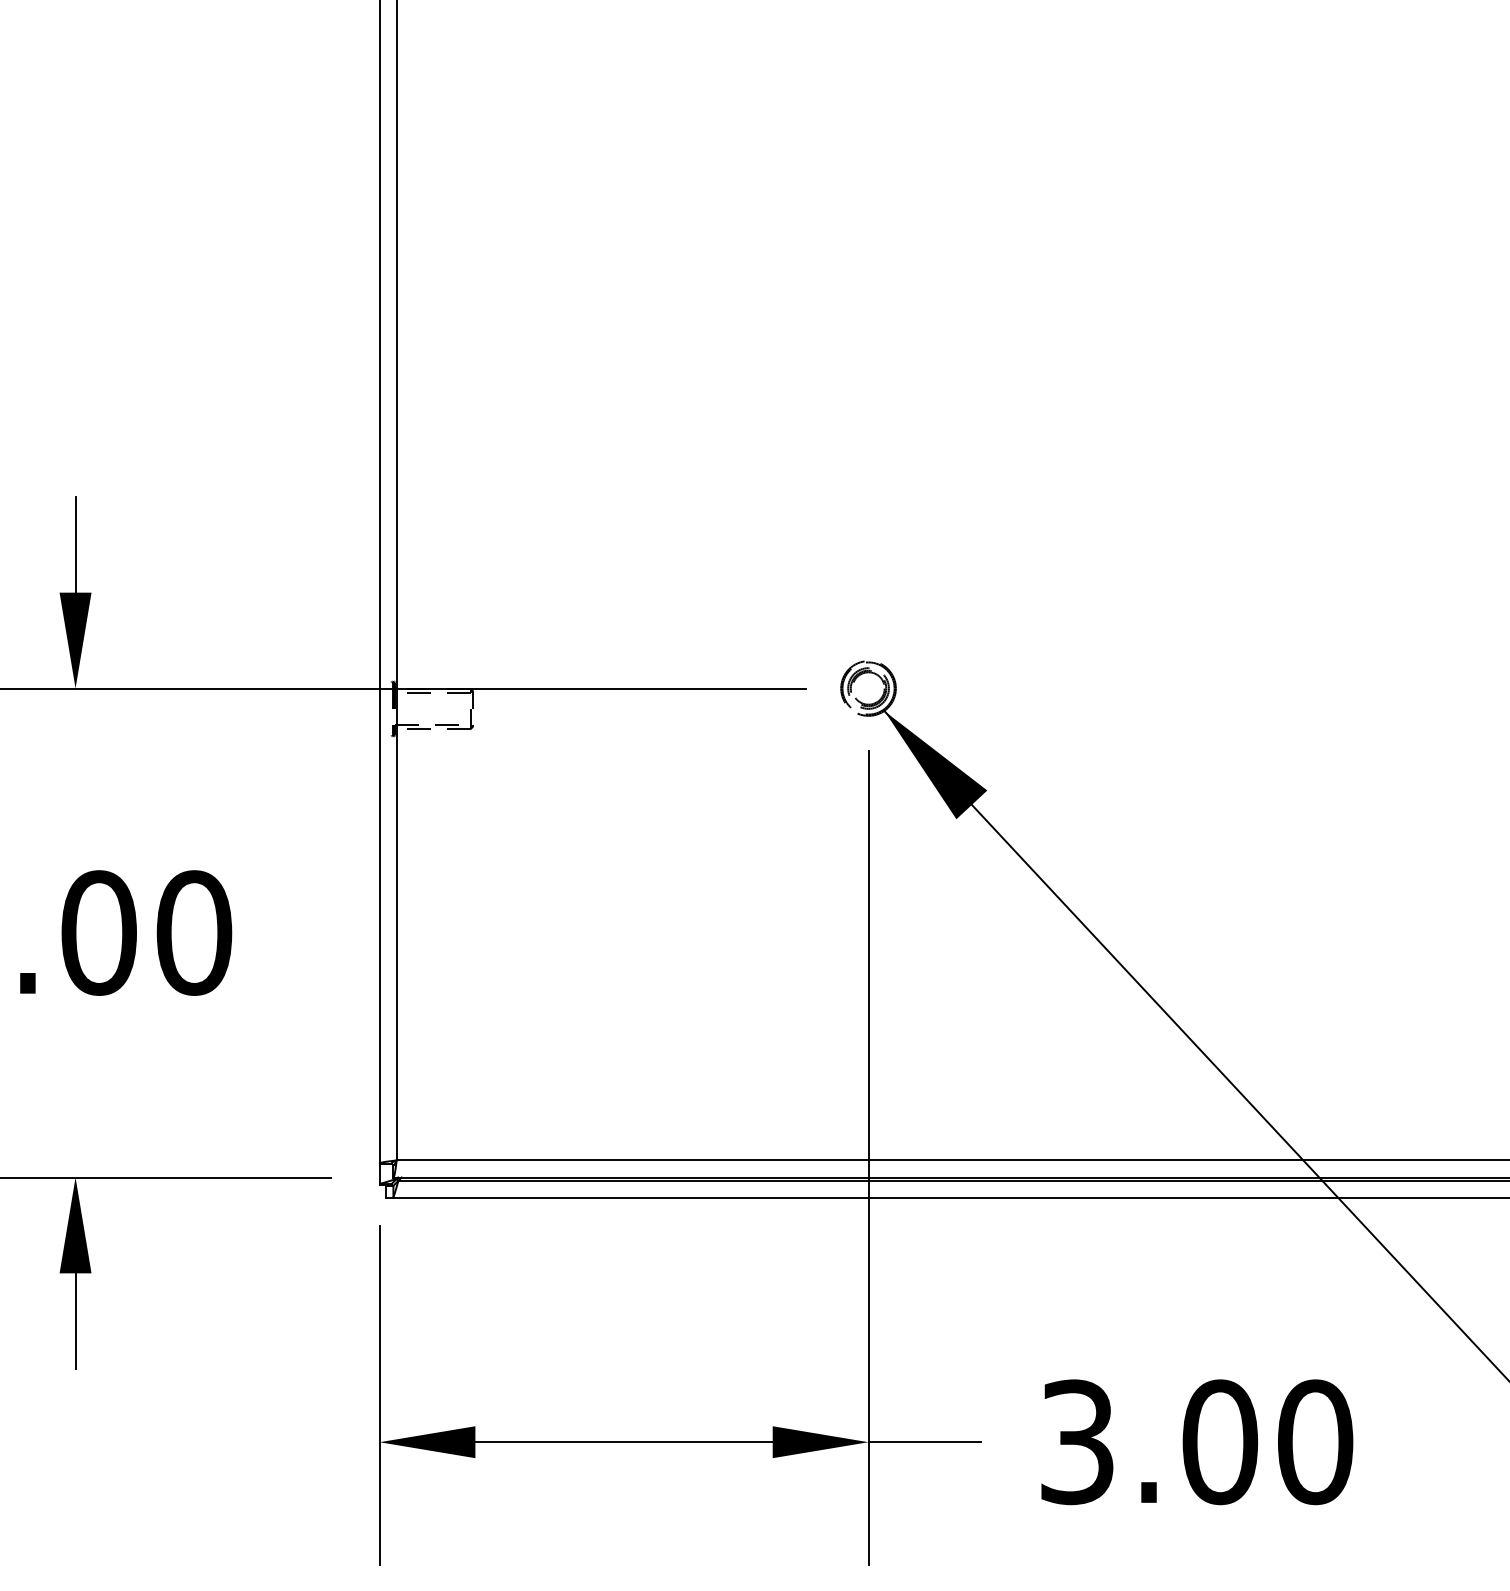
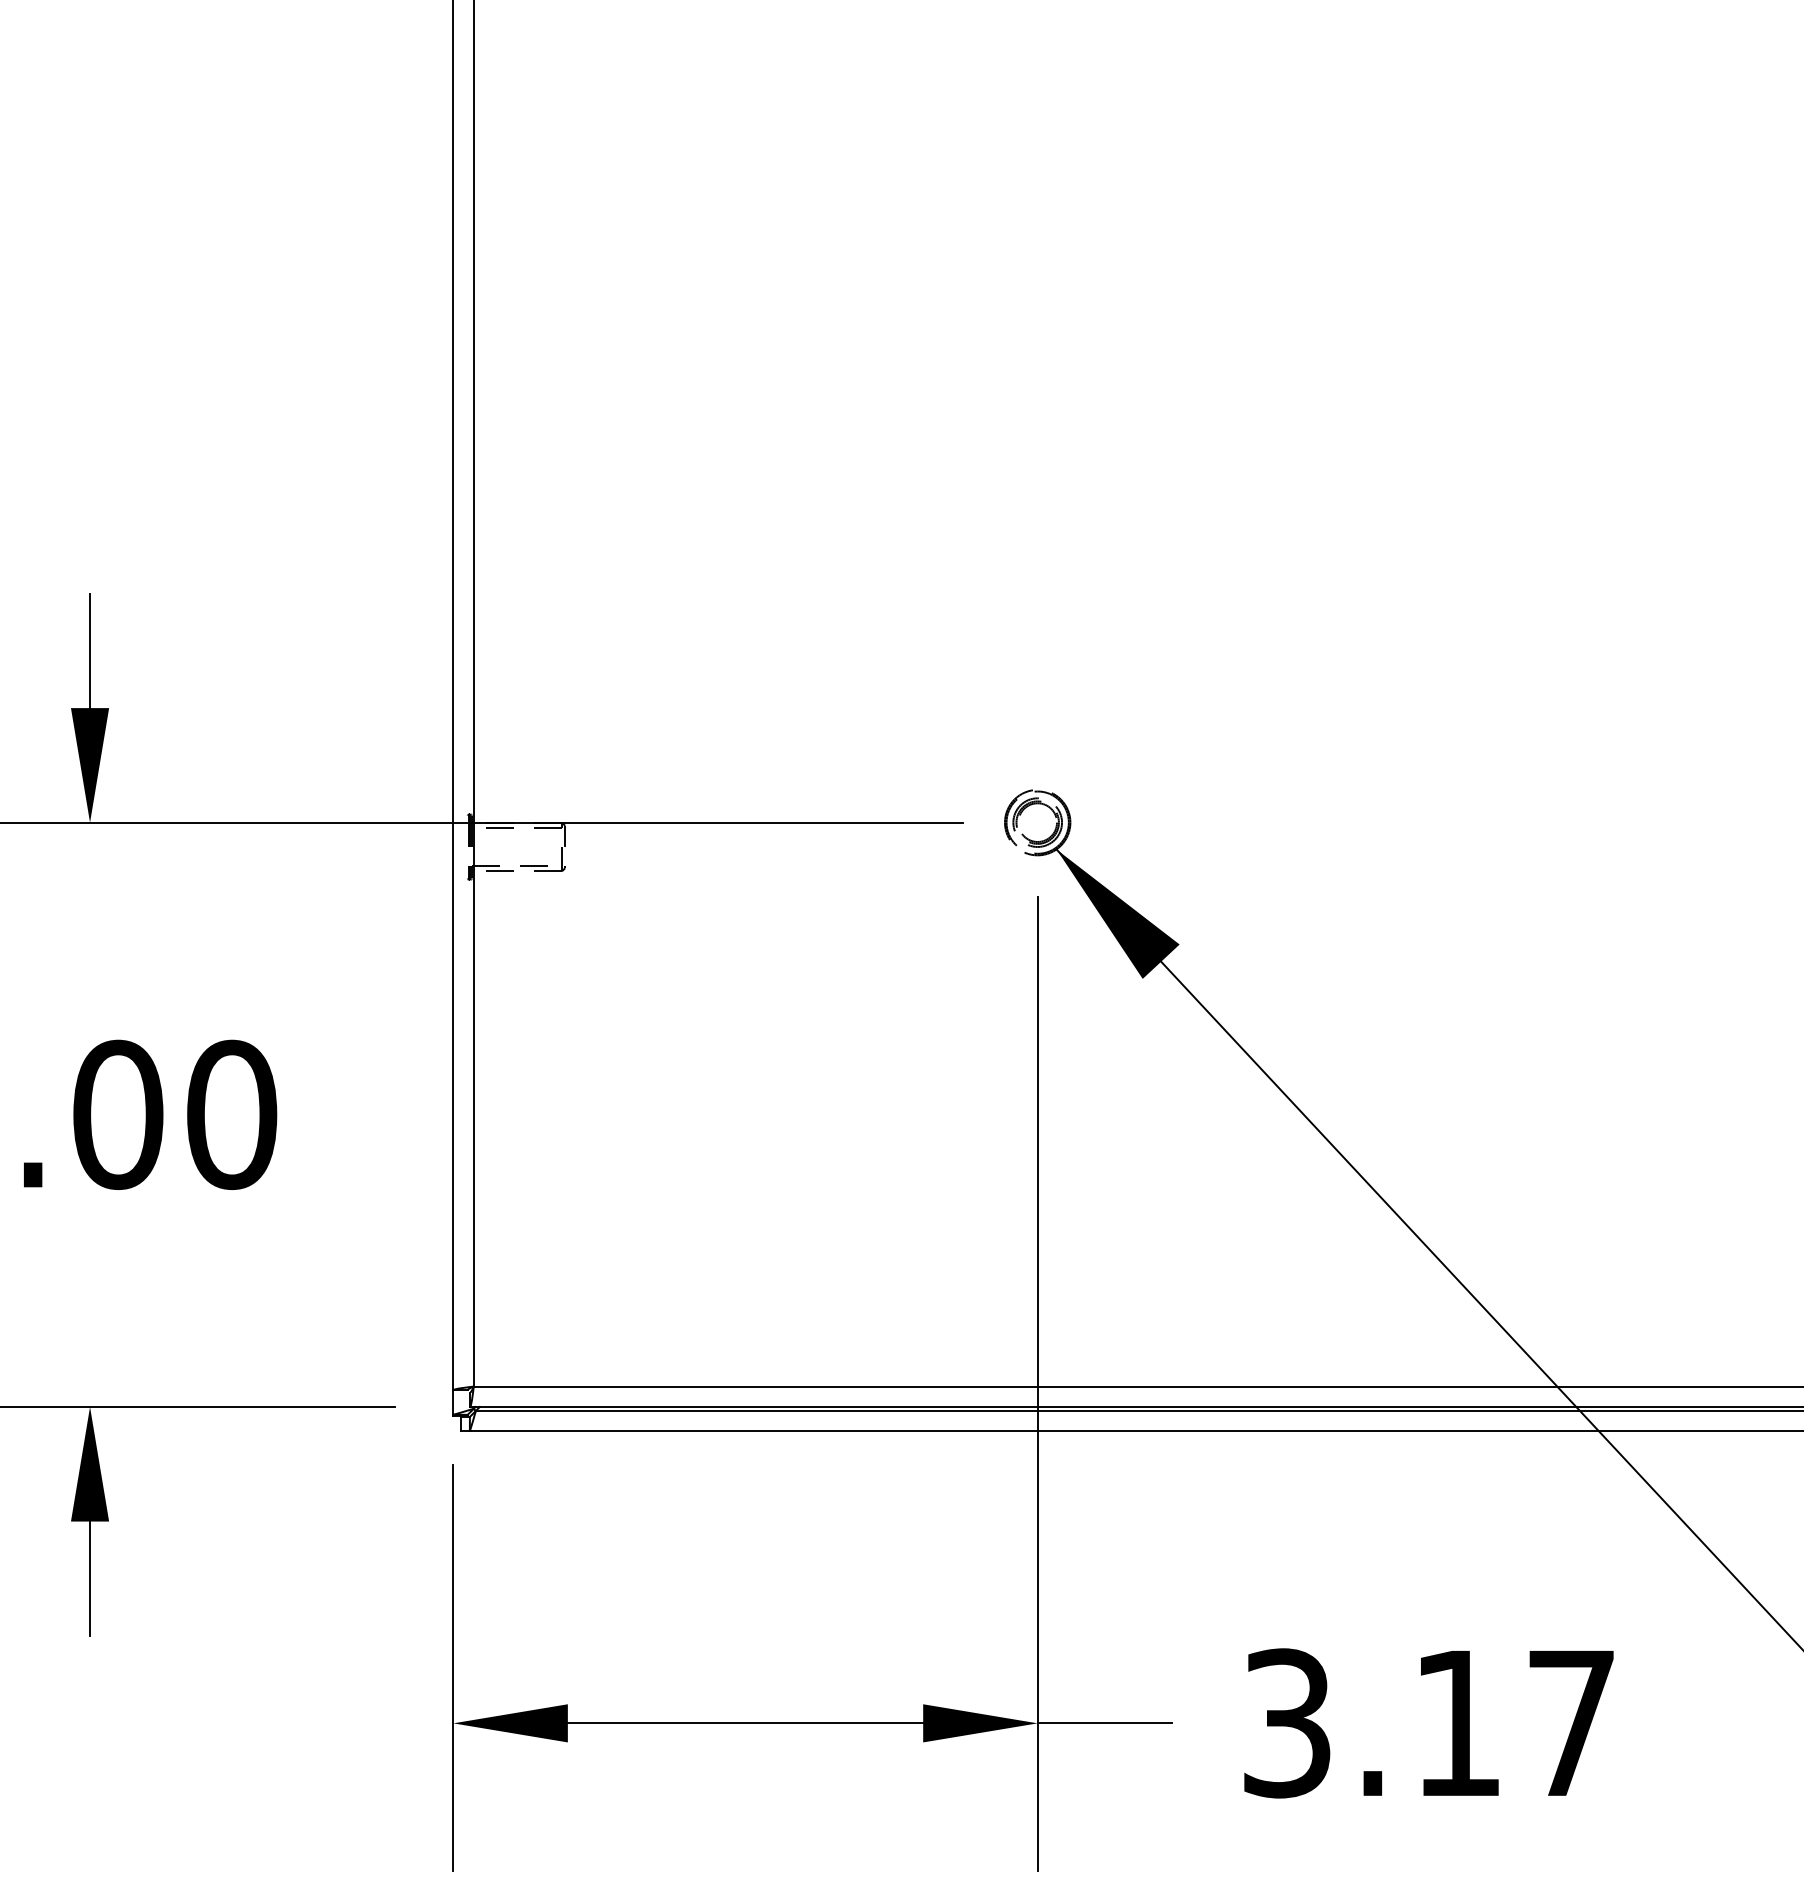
text: (1267, 1442) -> (1514, 1723), 3.00 -> 3.17

